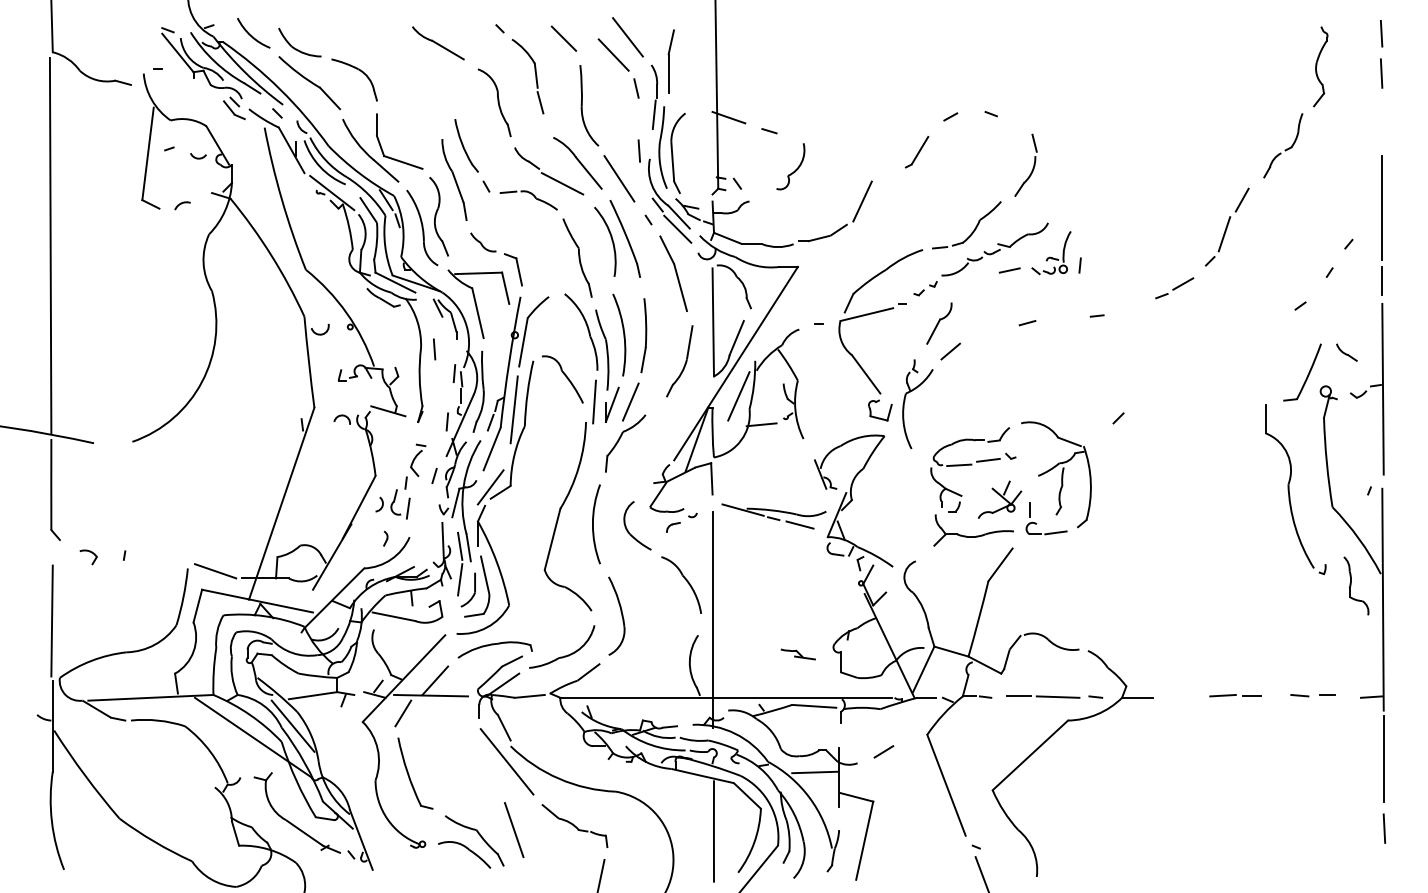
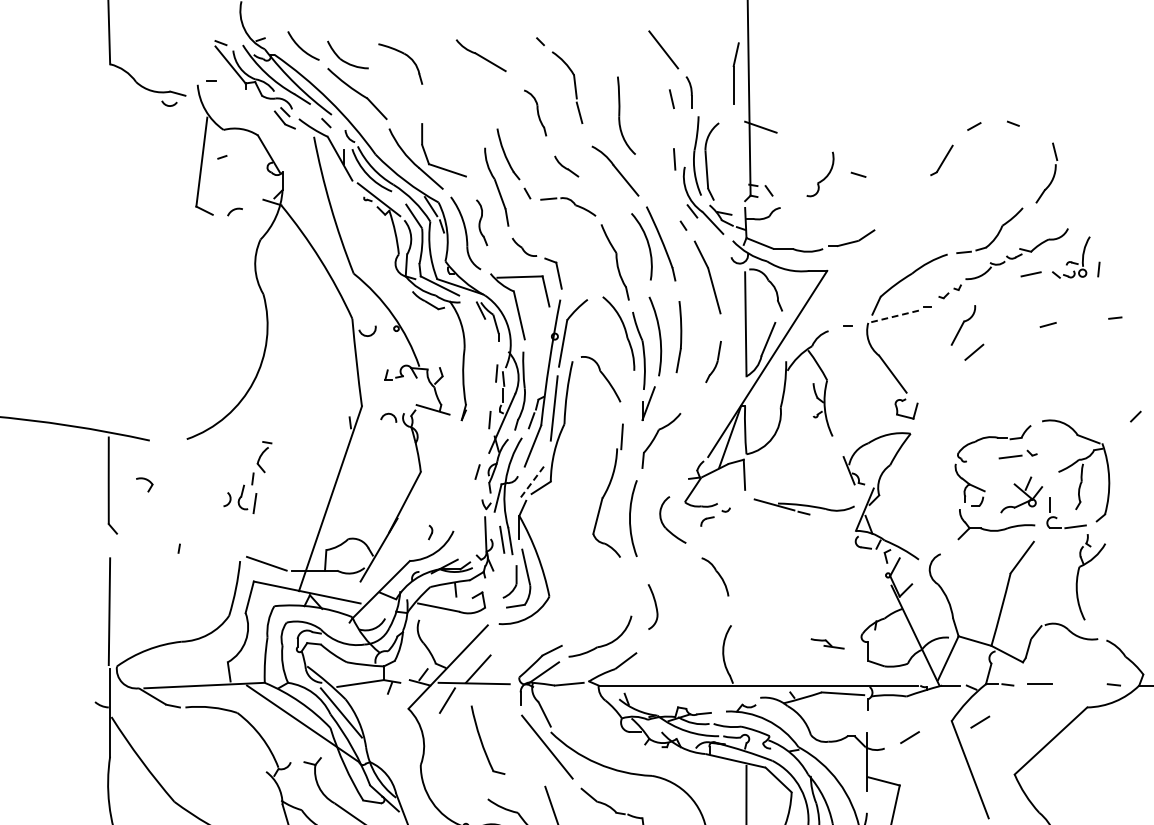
line: (563, 38) -> (601, 51), removed
line: (613, 54) -> (649, 66), removed
part: (670, 61) -> (735, 73), moved
part: (358, 70) -> (404, 54), moved
part: (494, 102) -> (535, 112), size x0.7
line: (653, 114) -> (688, 124), removed
line: (769, 131) -> (858, 175), moved
arc: (198, 157) -> (169, 104), moved
line: (619, 178) -> (655, 185), removed
line: (562, 183) -> (600, 190), removed
line: (862, 201) -> (889, 207), removed
part: (438, 216) -> (481, 222), size x0.6
line: (677, 228) -> (711, 233), removed
line: (50, 245) -> (107, 250), removed
line: (866, 314) -> (893, 316), solid -> dashed
line: (434, 349) -> (477, 350), removed
part: (679, 361) -> (713, 361), size x0.6
line: (738, 396) -> (770, 395), removed
line: (630, 401) -> (666, 400), removed
part: (905, 401) -> (1079, 574), moved
line: (761, 424) -> (792, 422), removed
line: (959, 465) -> (982, 461), removed
part: (400, 481) -> (247, 477), moved
line: (490, 487) -> (531, 483), solid -> dashed
part: (569, 495) -> (607, 490), size x0.6
line: (799, 524) -> (828, 518), removed
part: (88, 557) -> (144, 485), moved
line: (460, 579) -> (502, 571), removed
part: (681, 584) -> (715, 576), size x0.7
part: (616, 615) -> (652, 606), size x0.6
line: (712, 619) -> (745, 610), removed
part: (494, 649) -> (535, 639), removed
line: (1057, 696) -> (1077, 684), removed
line: (956, 735) -> (979, 721), added
line: (814, 772) -> (843, 757), removed
part: (409, 774) -> (482, 741), moved

